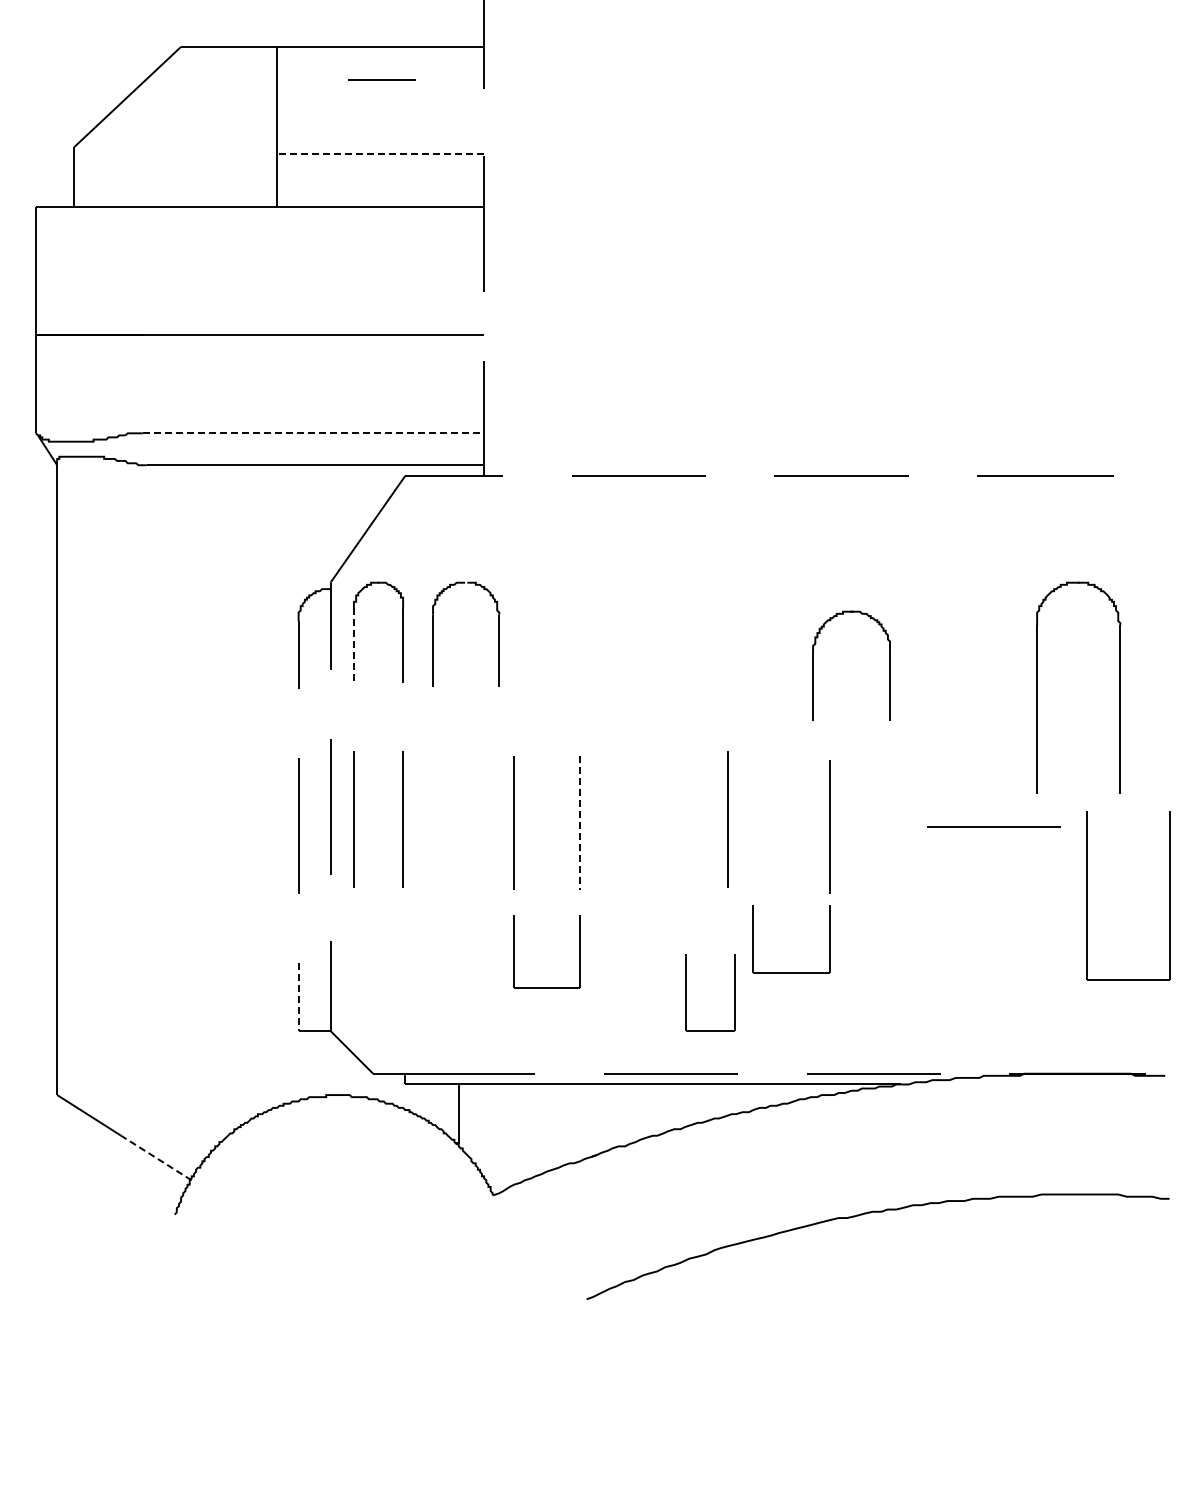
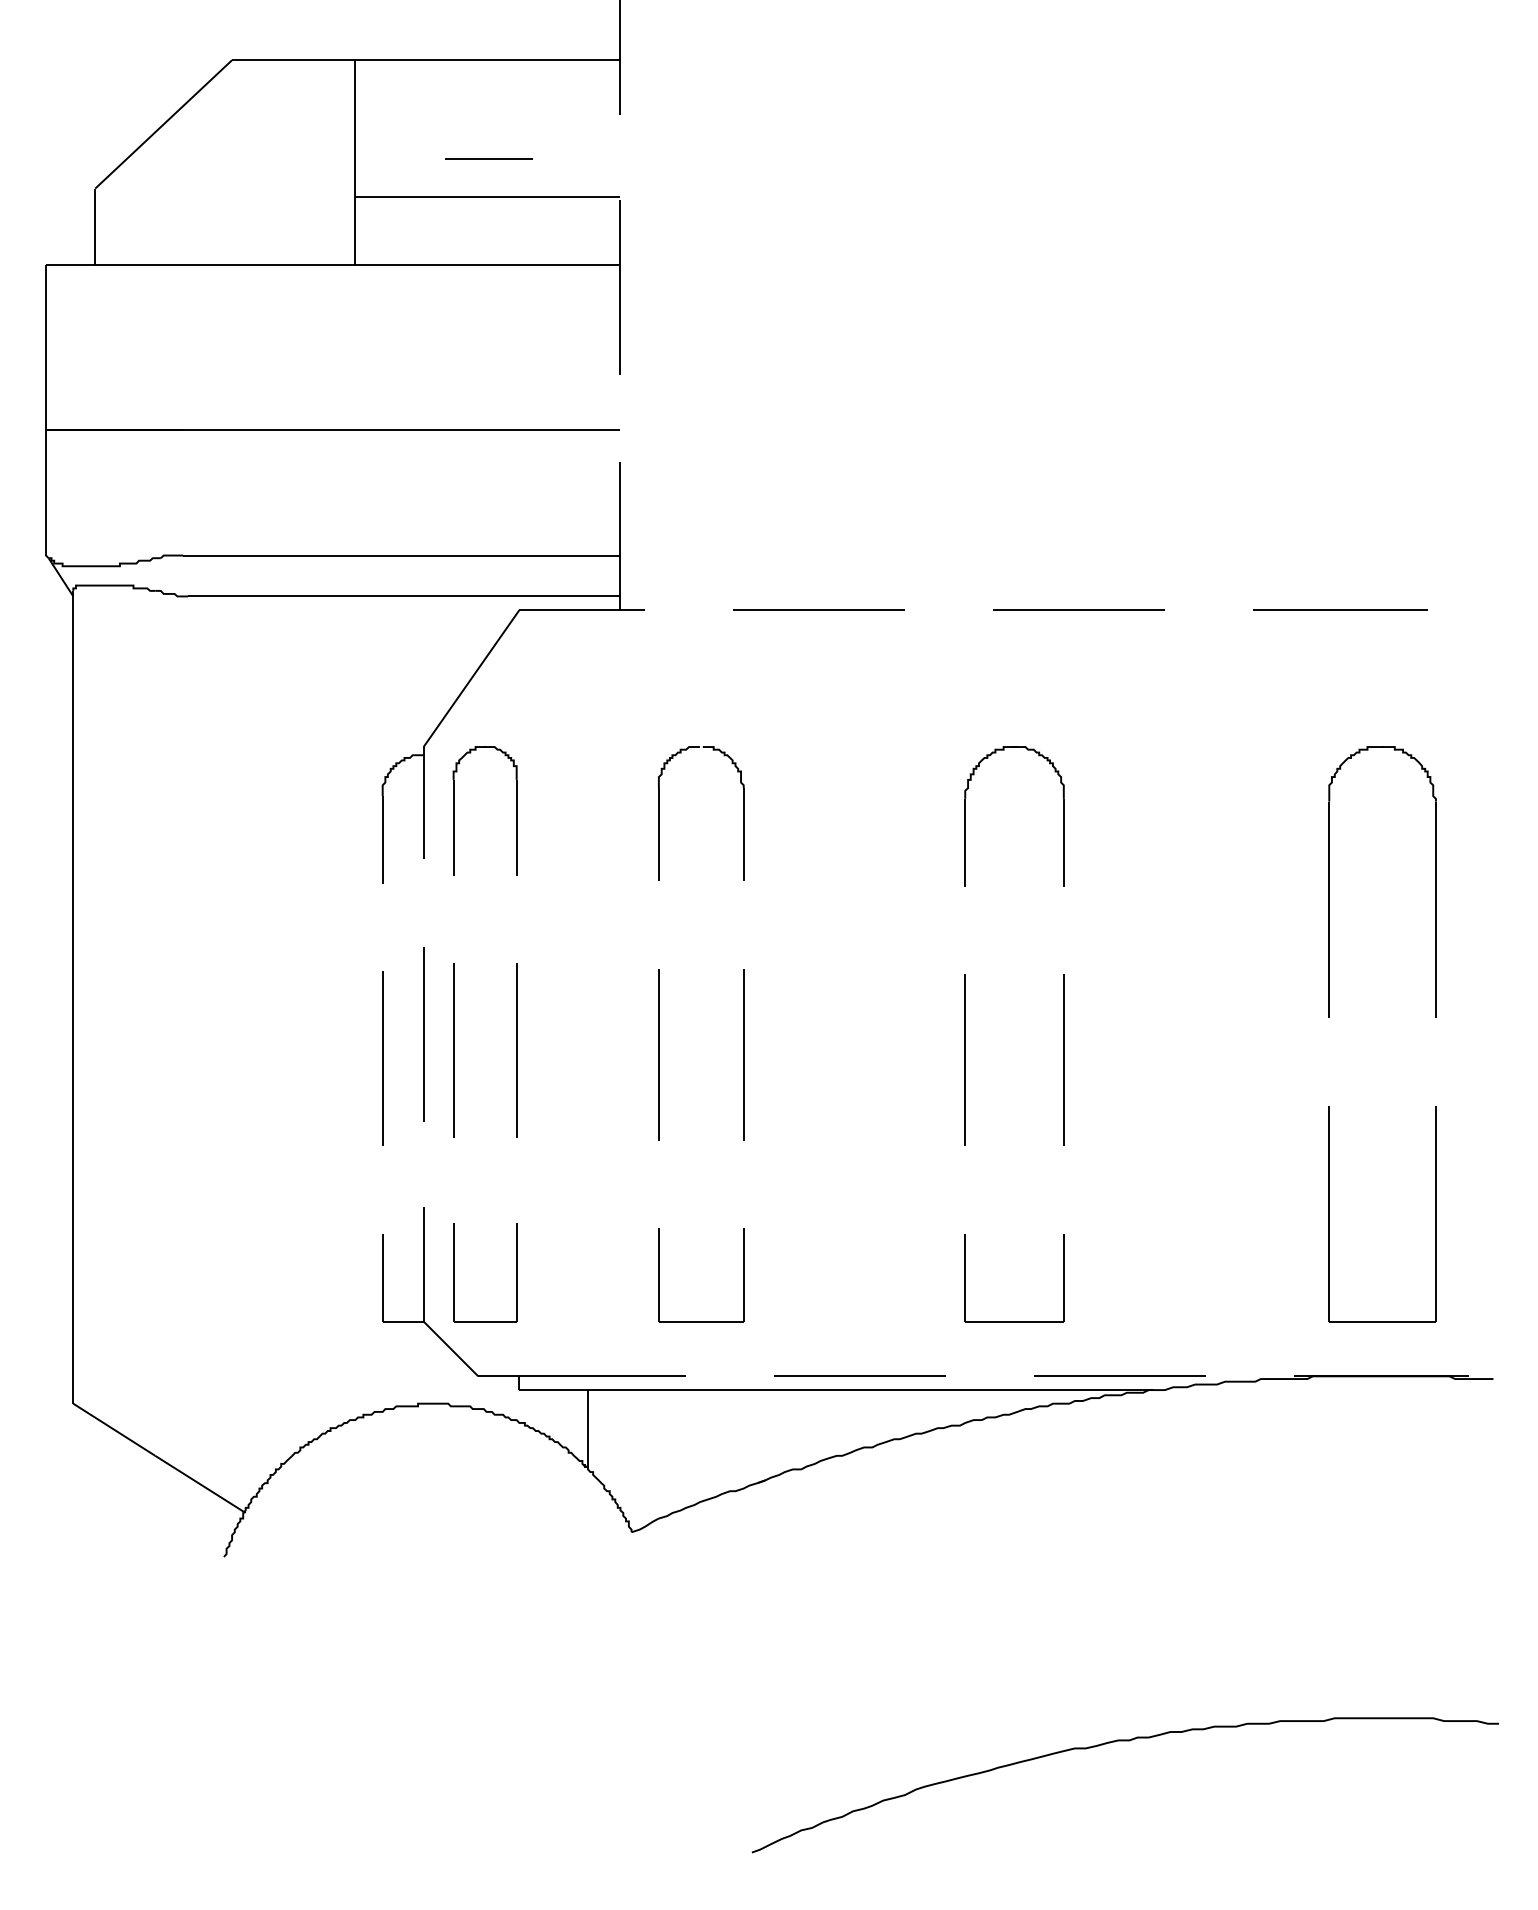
line: (381, 79) -> (488, 158), moved
line: (380, 153) -> (487, 196), dashed -> solid
line: (313, 433) -> (401, 555), dashed -> solid
part: (498, 633) -> (742, 812), moved
line: (353, 646) -> (453, 828), dashed -> solid
part: (813, 665) -> (965, 815), moved
line: (727, 819) -> (932, 1050), removed
line: (580, 823) -> (744, 1055), dashed -> solid
line: (752, 826) -> (964, 1059), added
line: (993, 826) -> (1273, 1059), removed
part: (1087, 895) -> (1329, 1213), moved
part: (514, 951) -> (659, 1274), moved
part: (791, 972) -> (1014, 1320), moved
part: (686, 992) -> (454, 1272), moved
line: (298, 997) -> (382, 1278), dashed -> solid
line: (156, 1158) -> (200, 1484), dashed -> solid
curve: (870, 1213) -> (1115, 1742), moved

